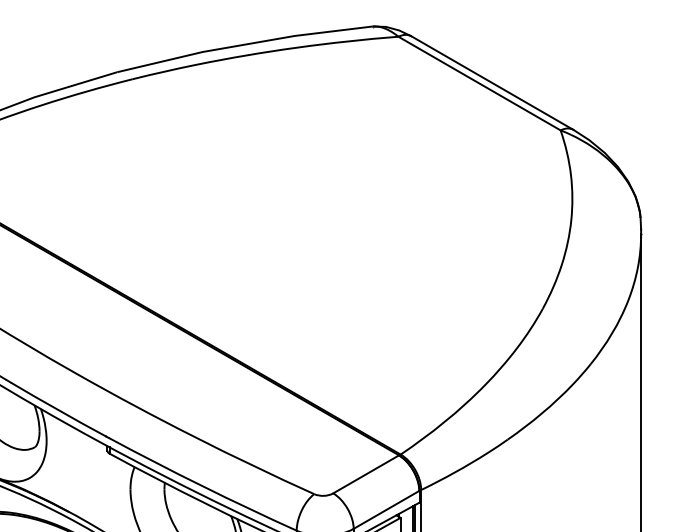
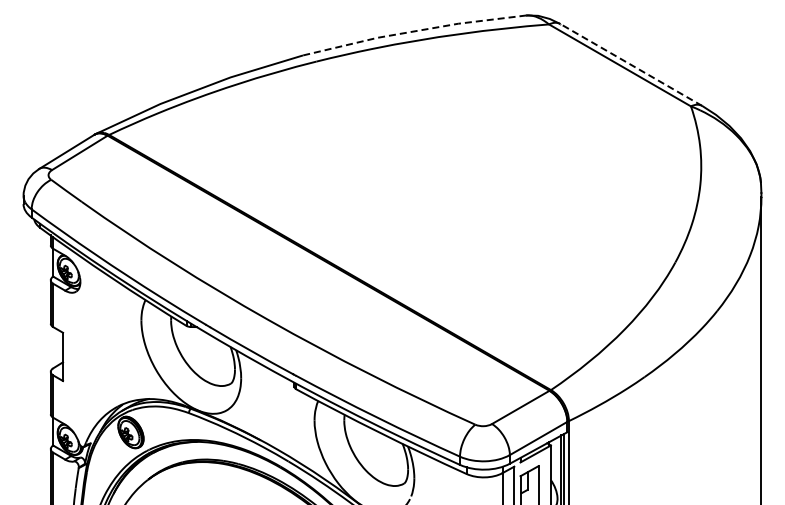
line: (244, 44) -> (414, 31), solid -> dashed
line: (492, 82) -> (631, 64), solid -> dashed

